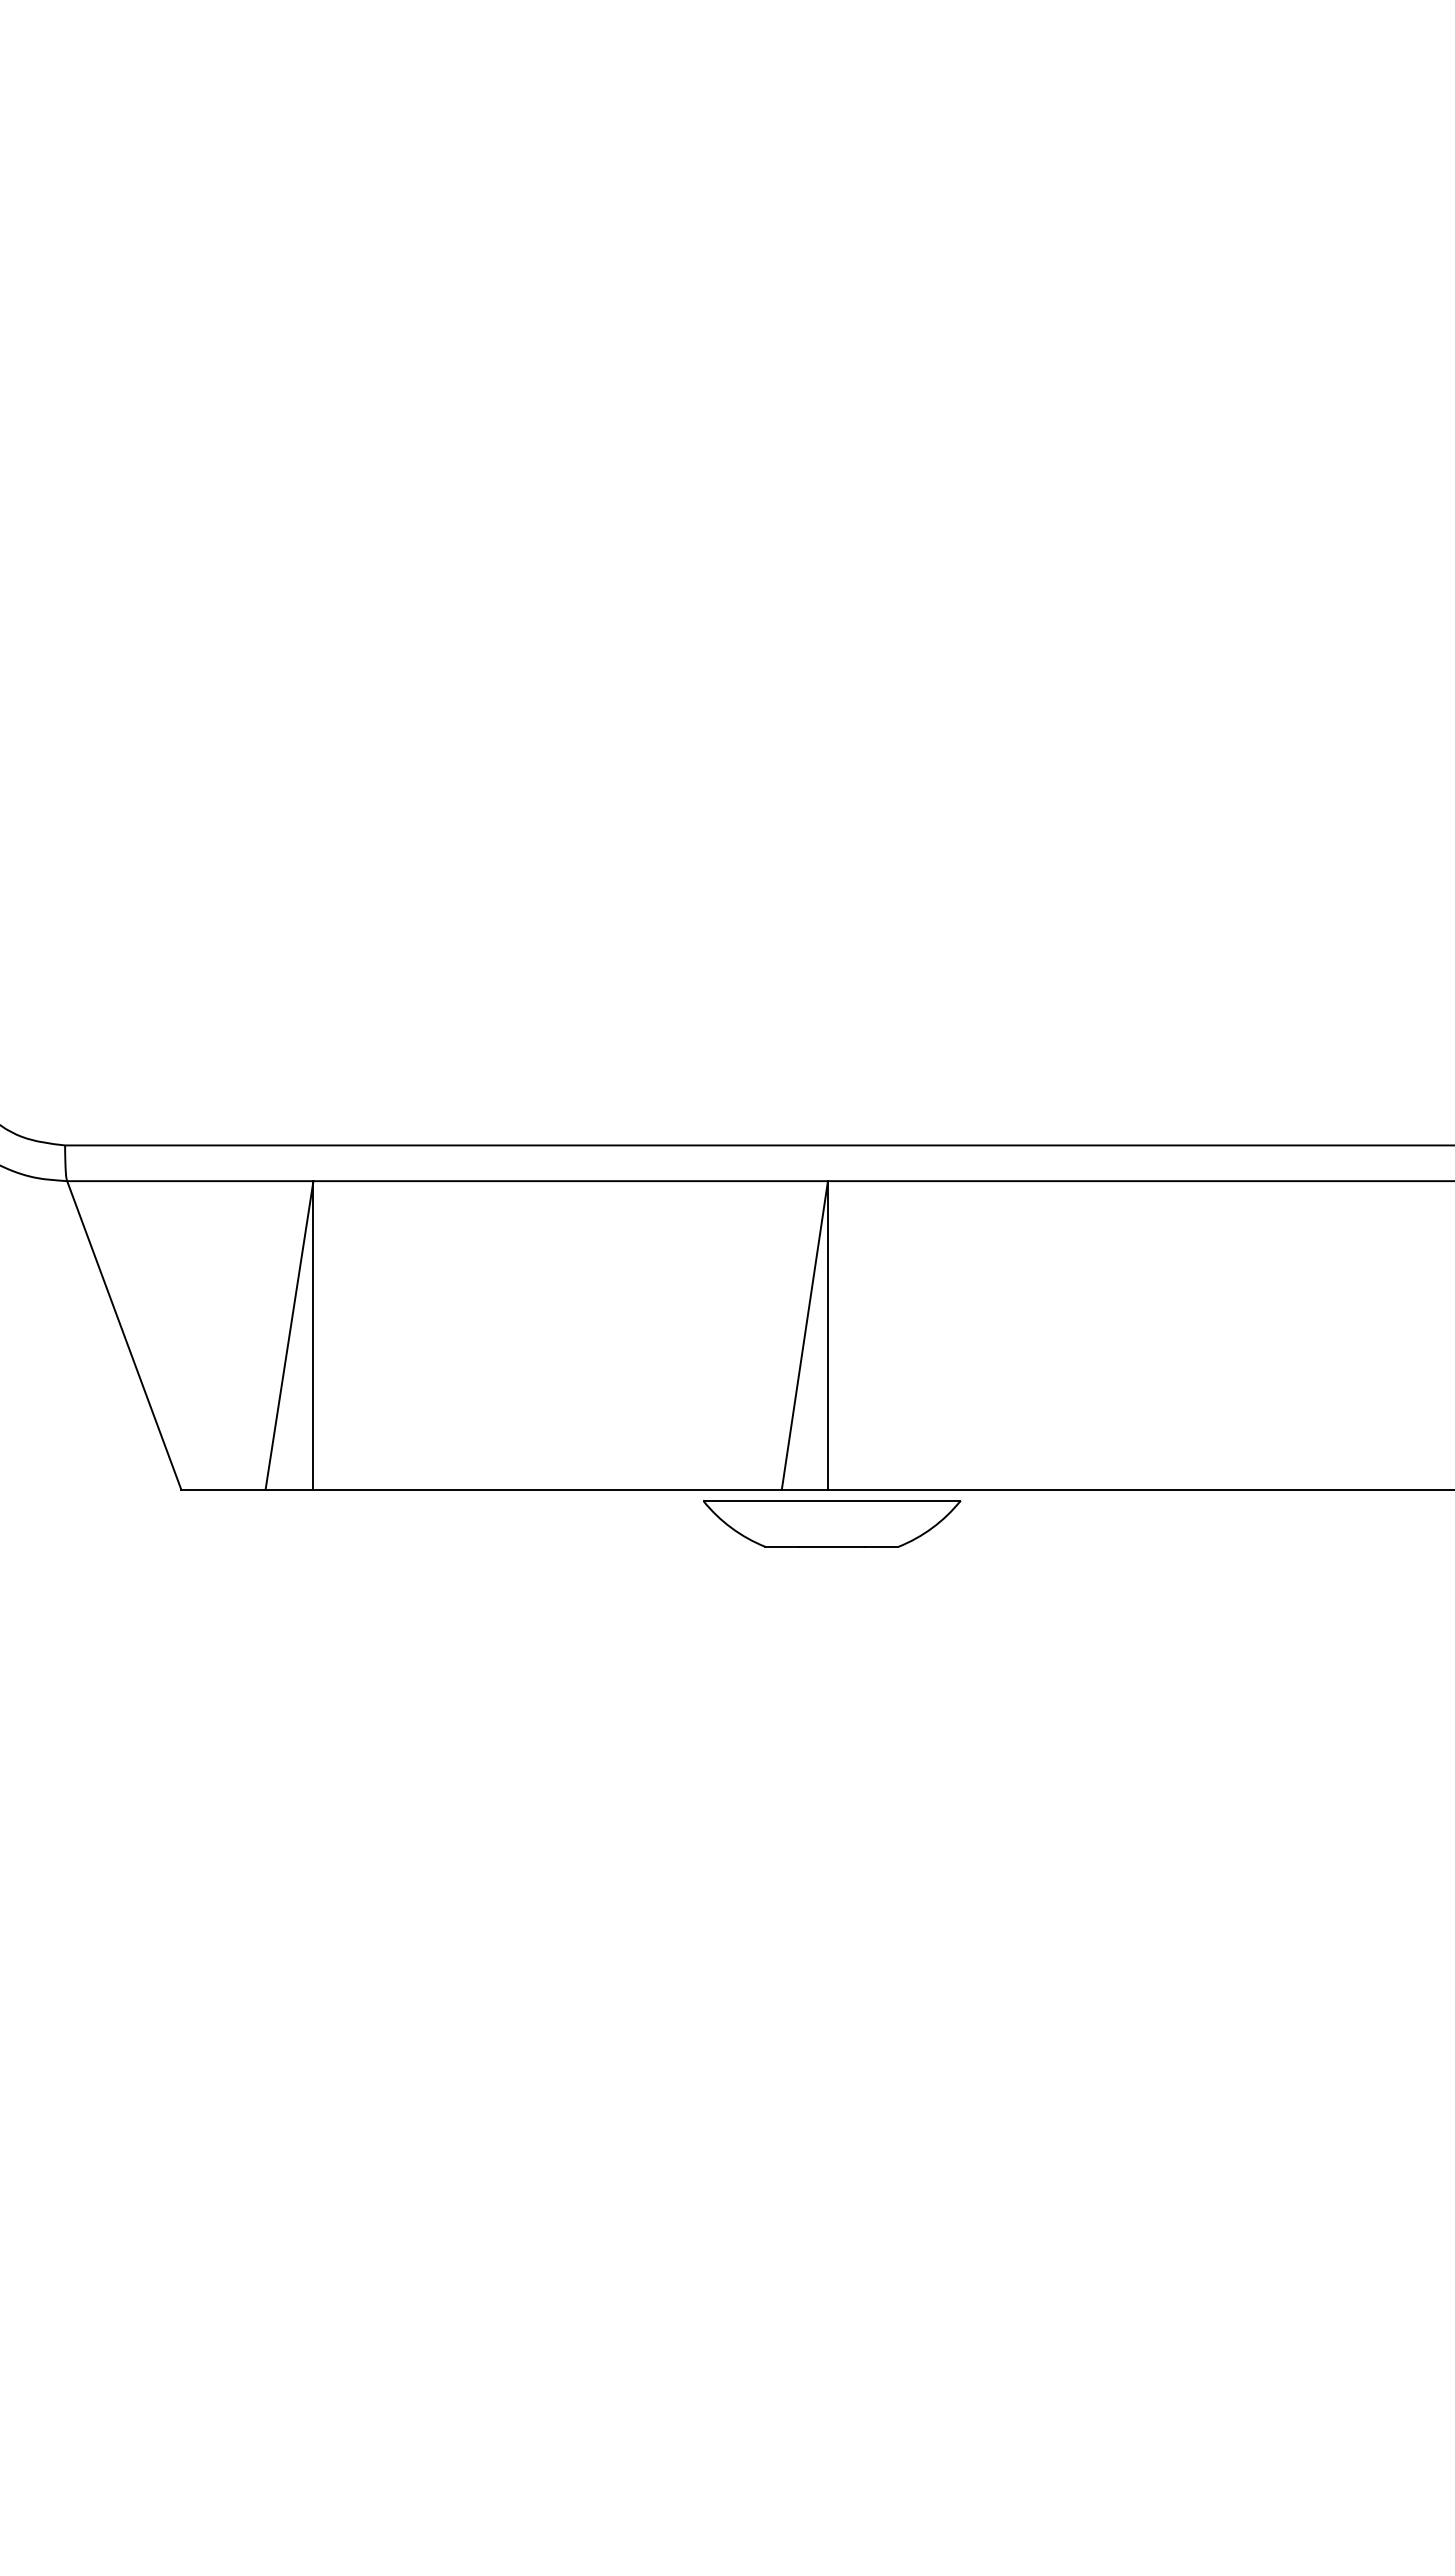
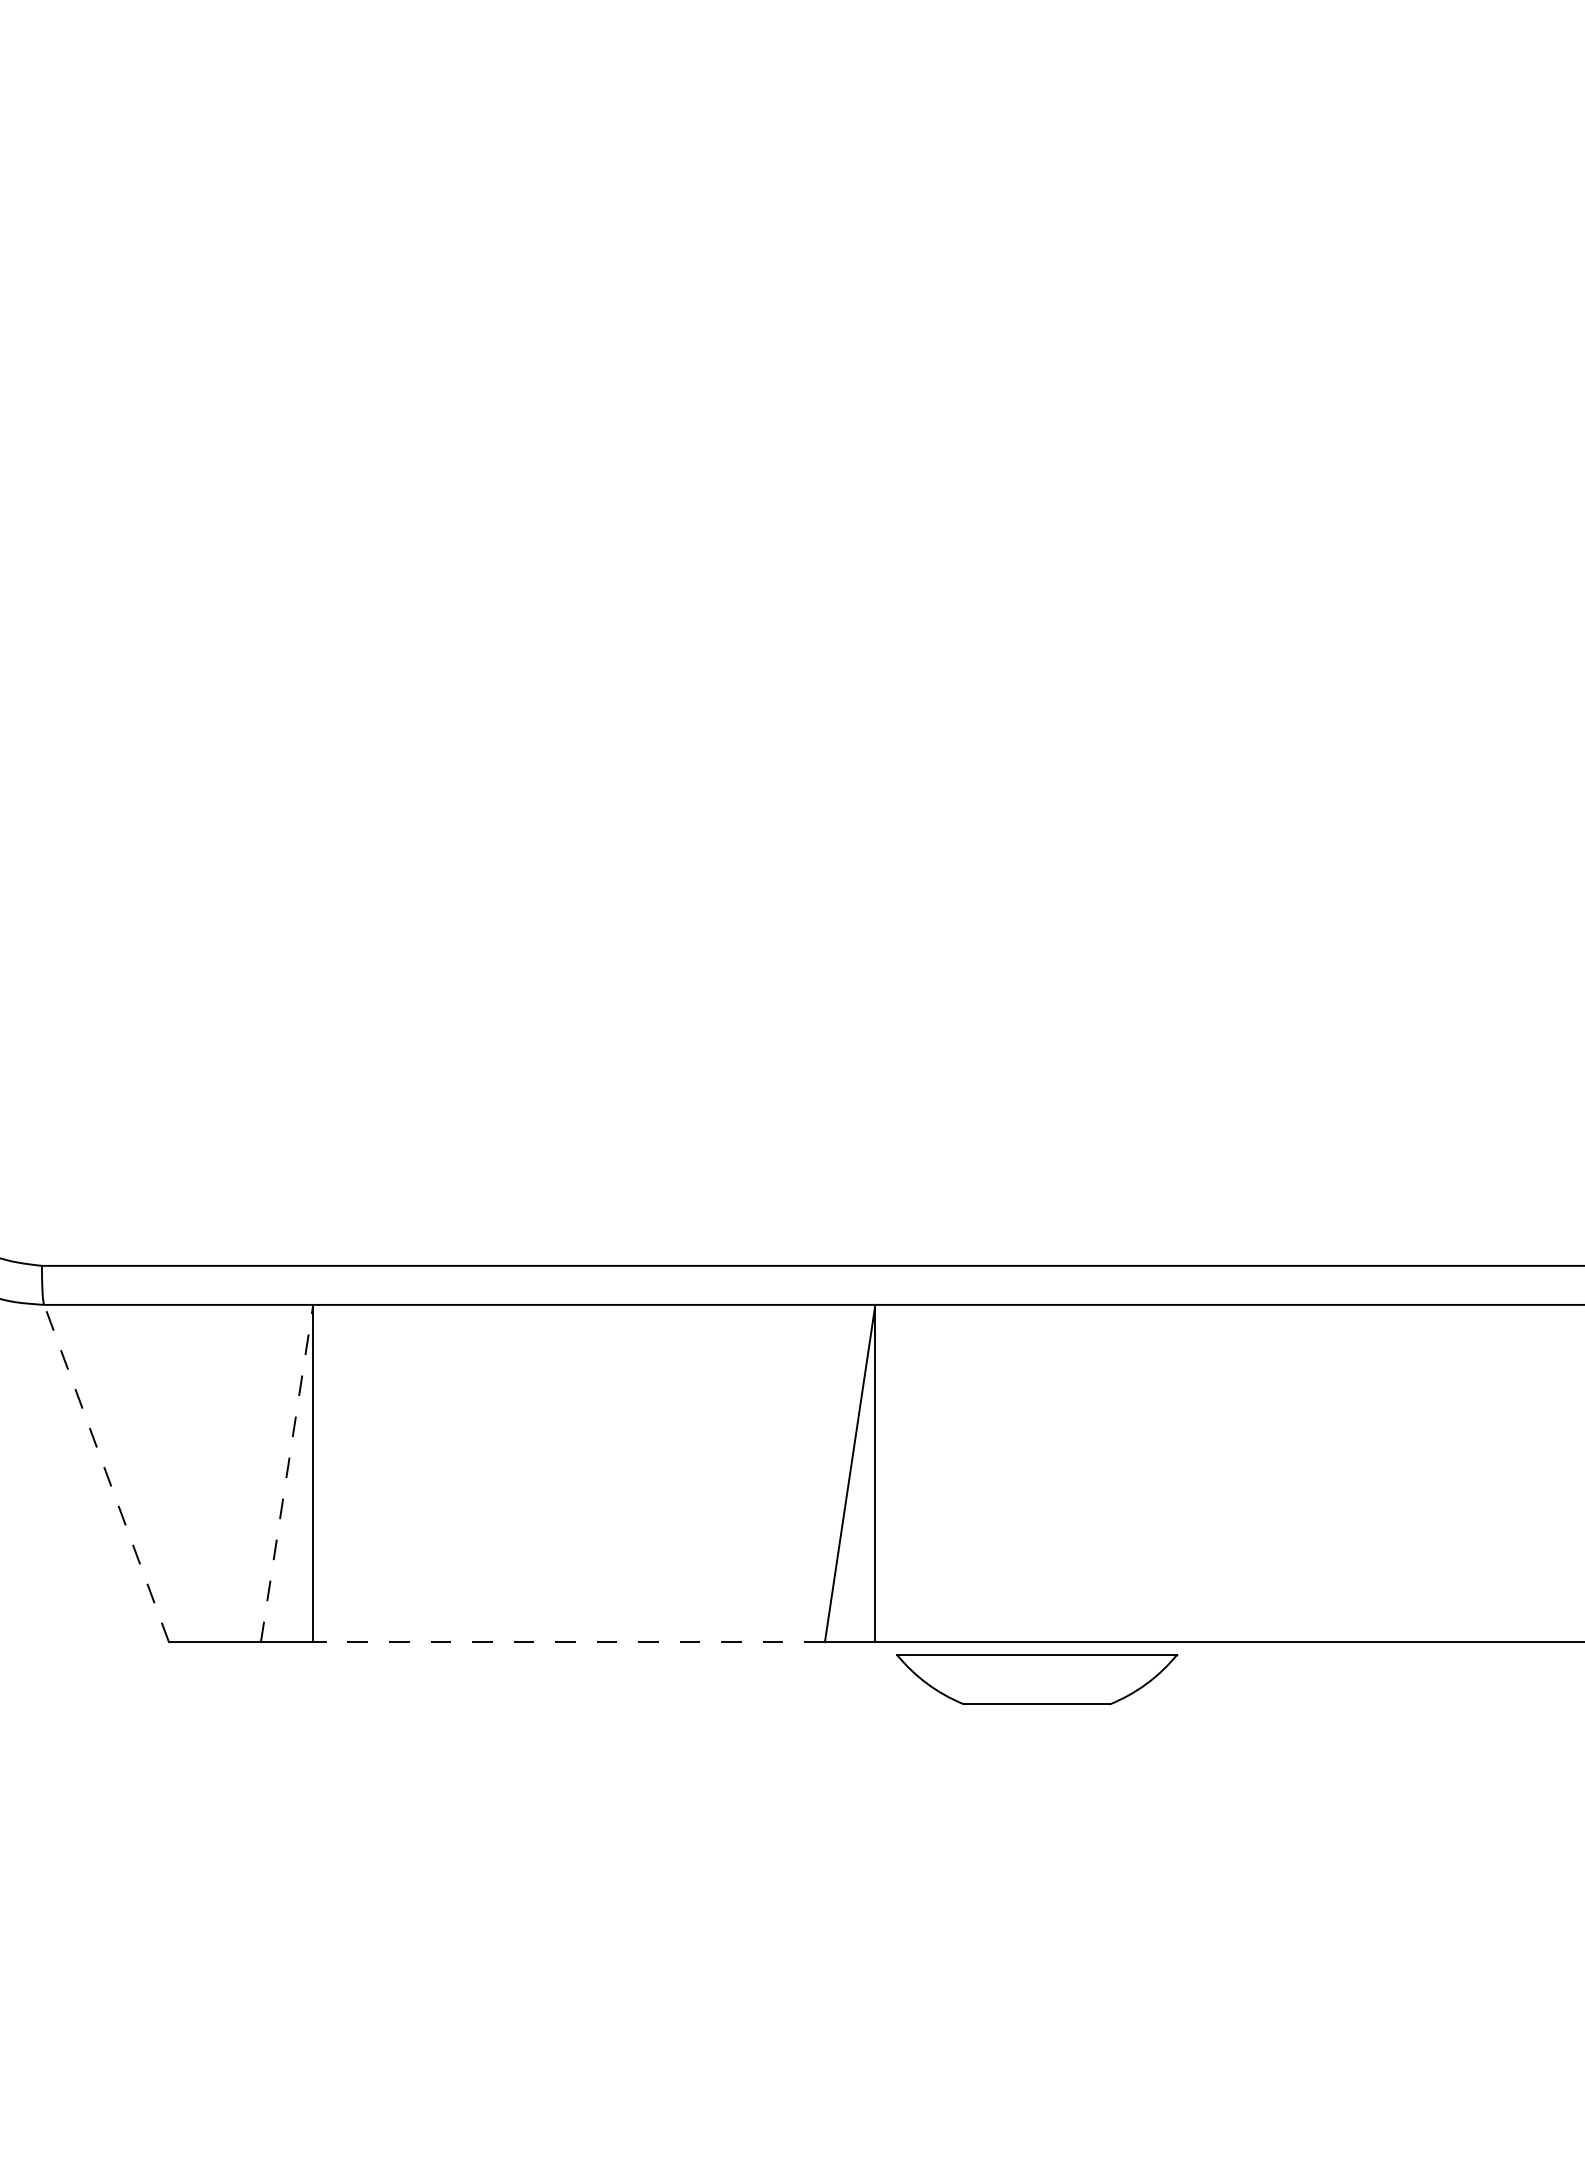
line: (124, 1335) -> (106, 1473), solid -> dashed
line: (289, 1335) -> (287, 1473), solid -> dashed
line: (547, 1489) -> (568, 1641), solid -> dashed
part: (832, 1523) -> (1037, 1678), moved

